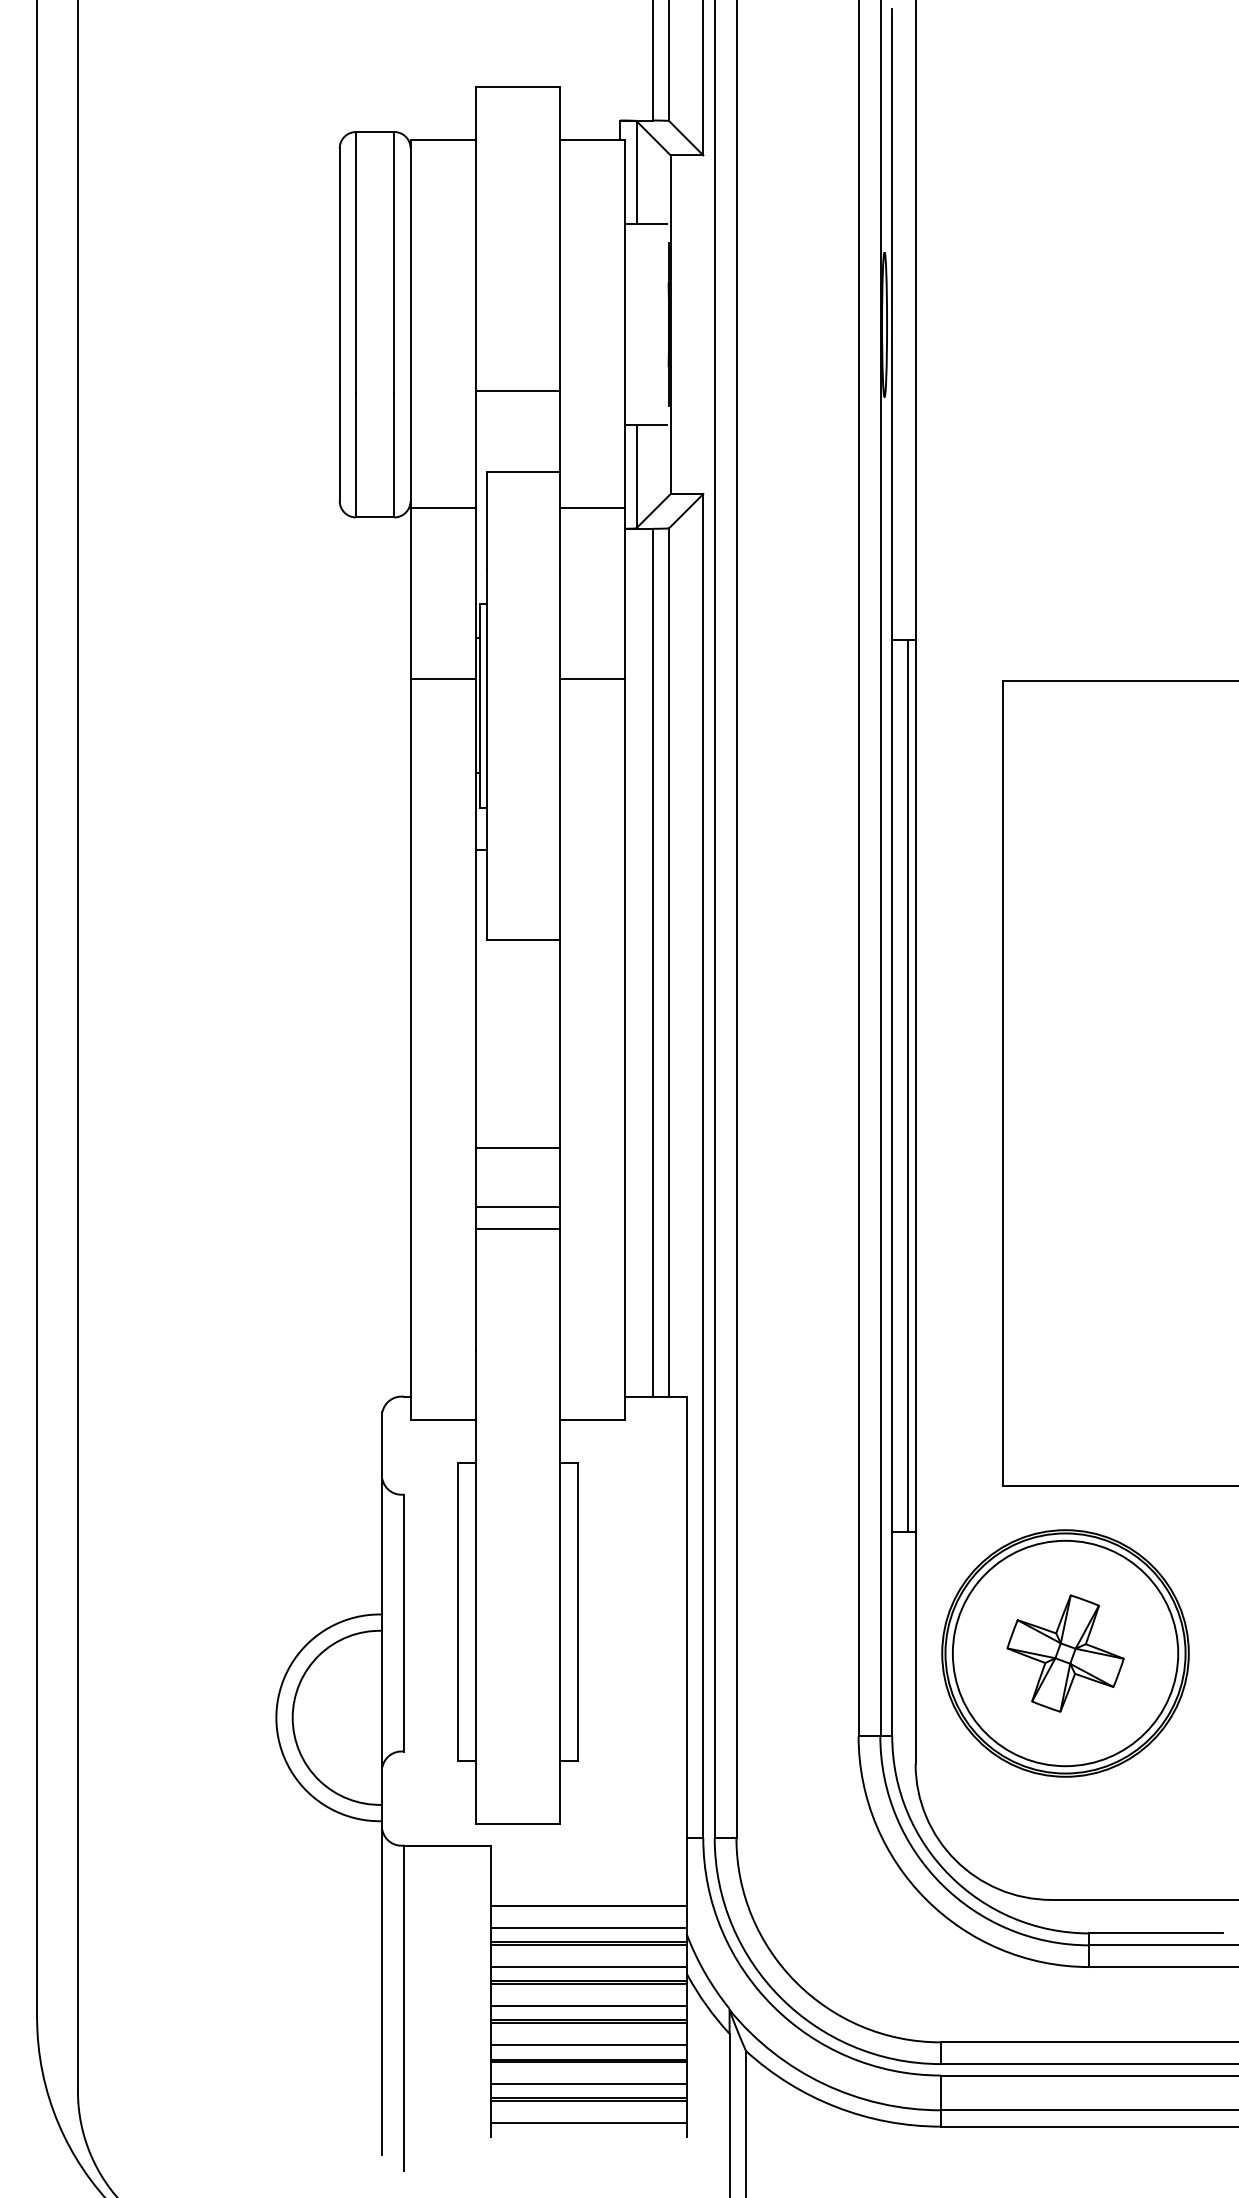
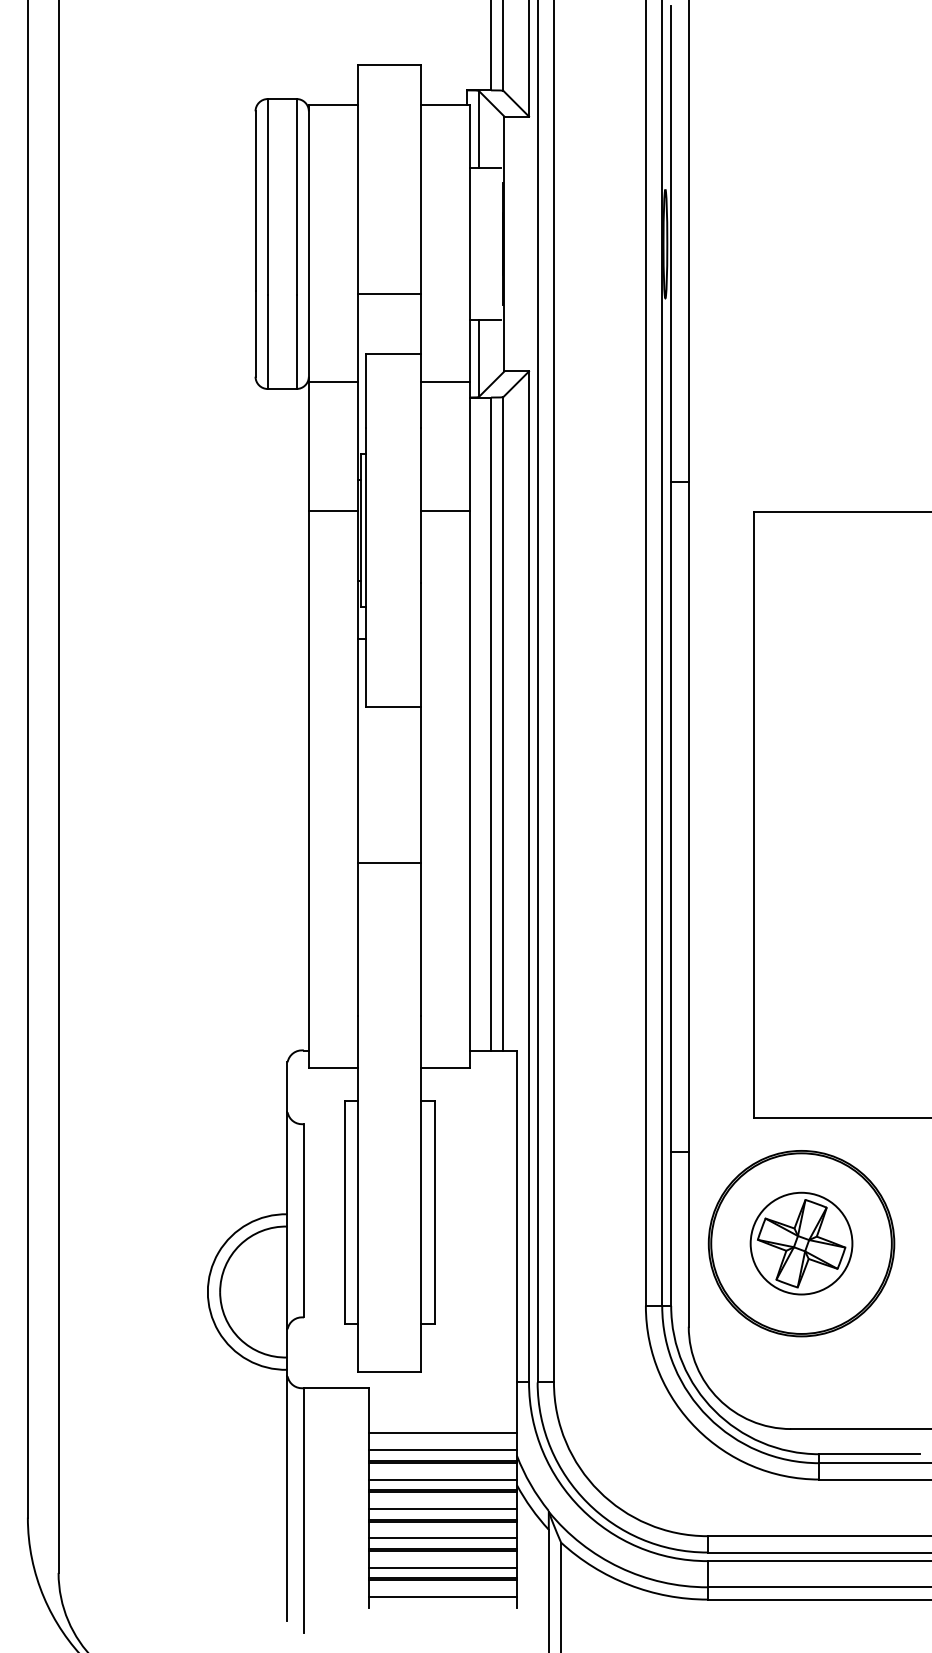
line: (908, 1086) -> (683, 817), removed
line: (517, 1206) -> (389, 907), removed
line: (517, 1229) -> (389, 924), removed
circle: (1065, 1653) -> (801, 1243), size x0.6

